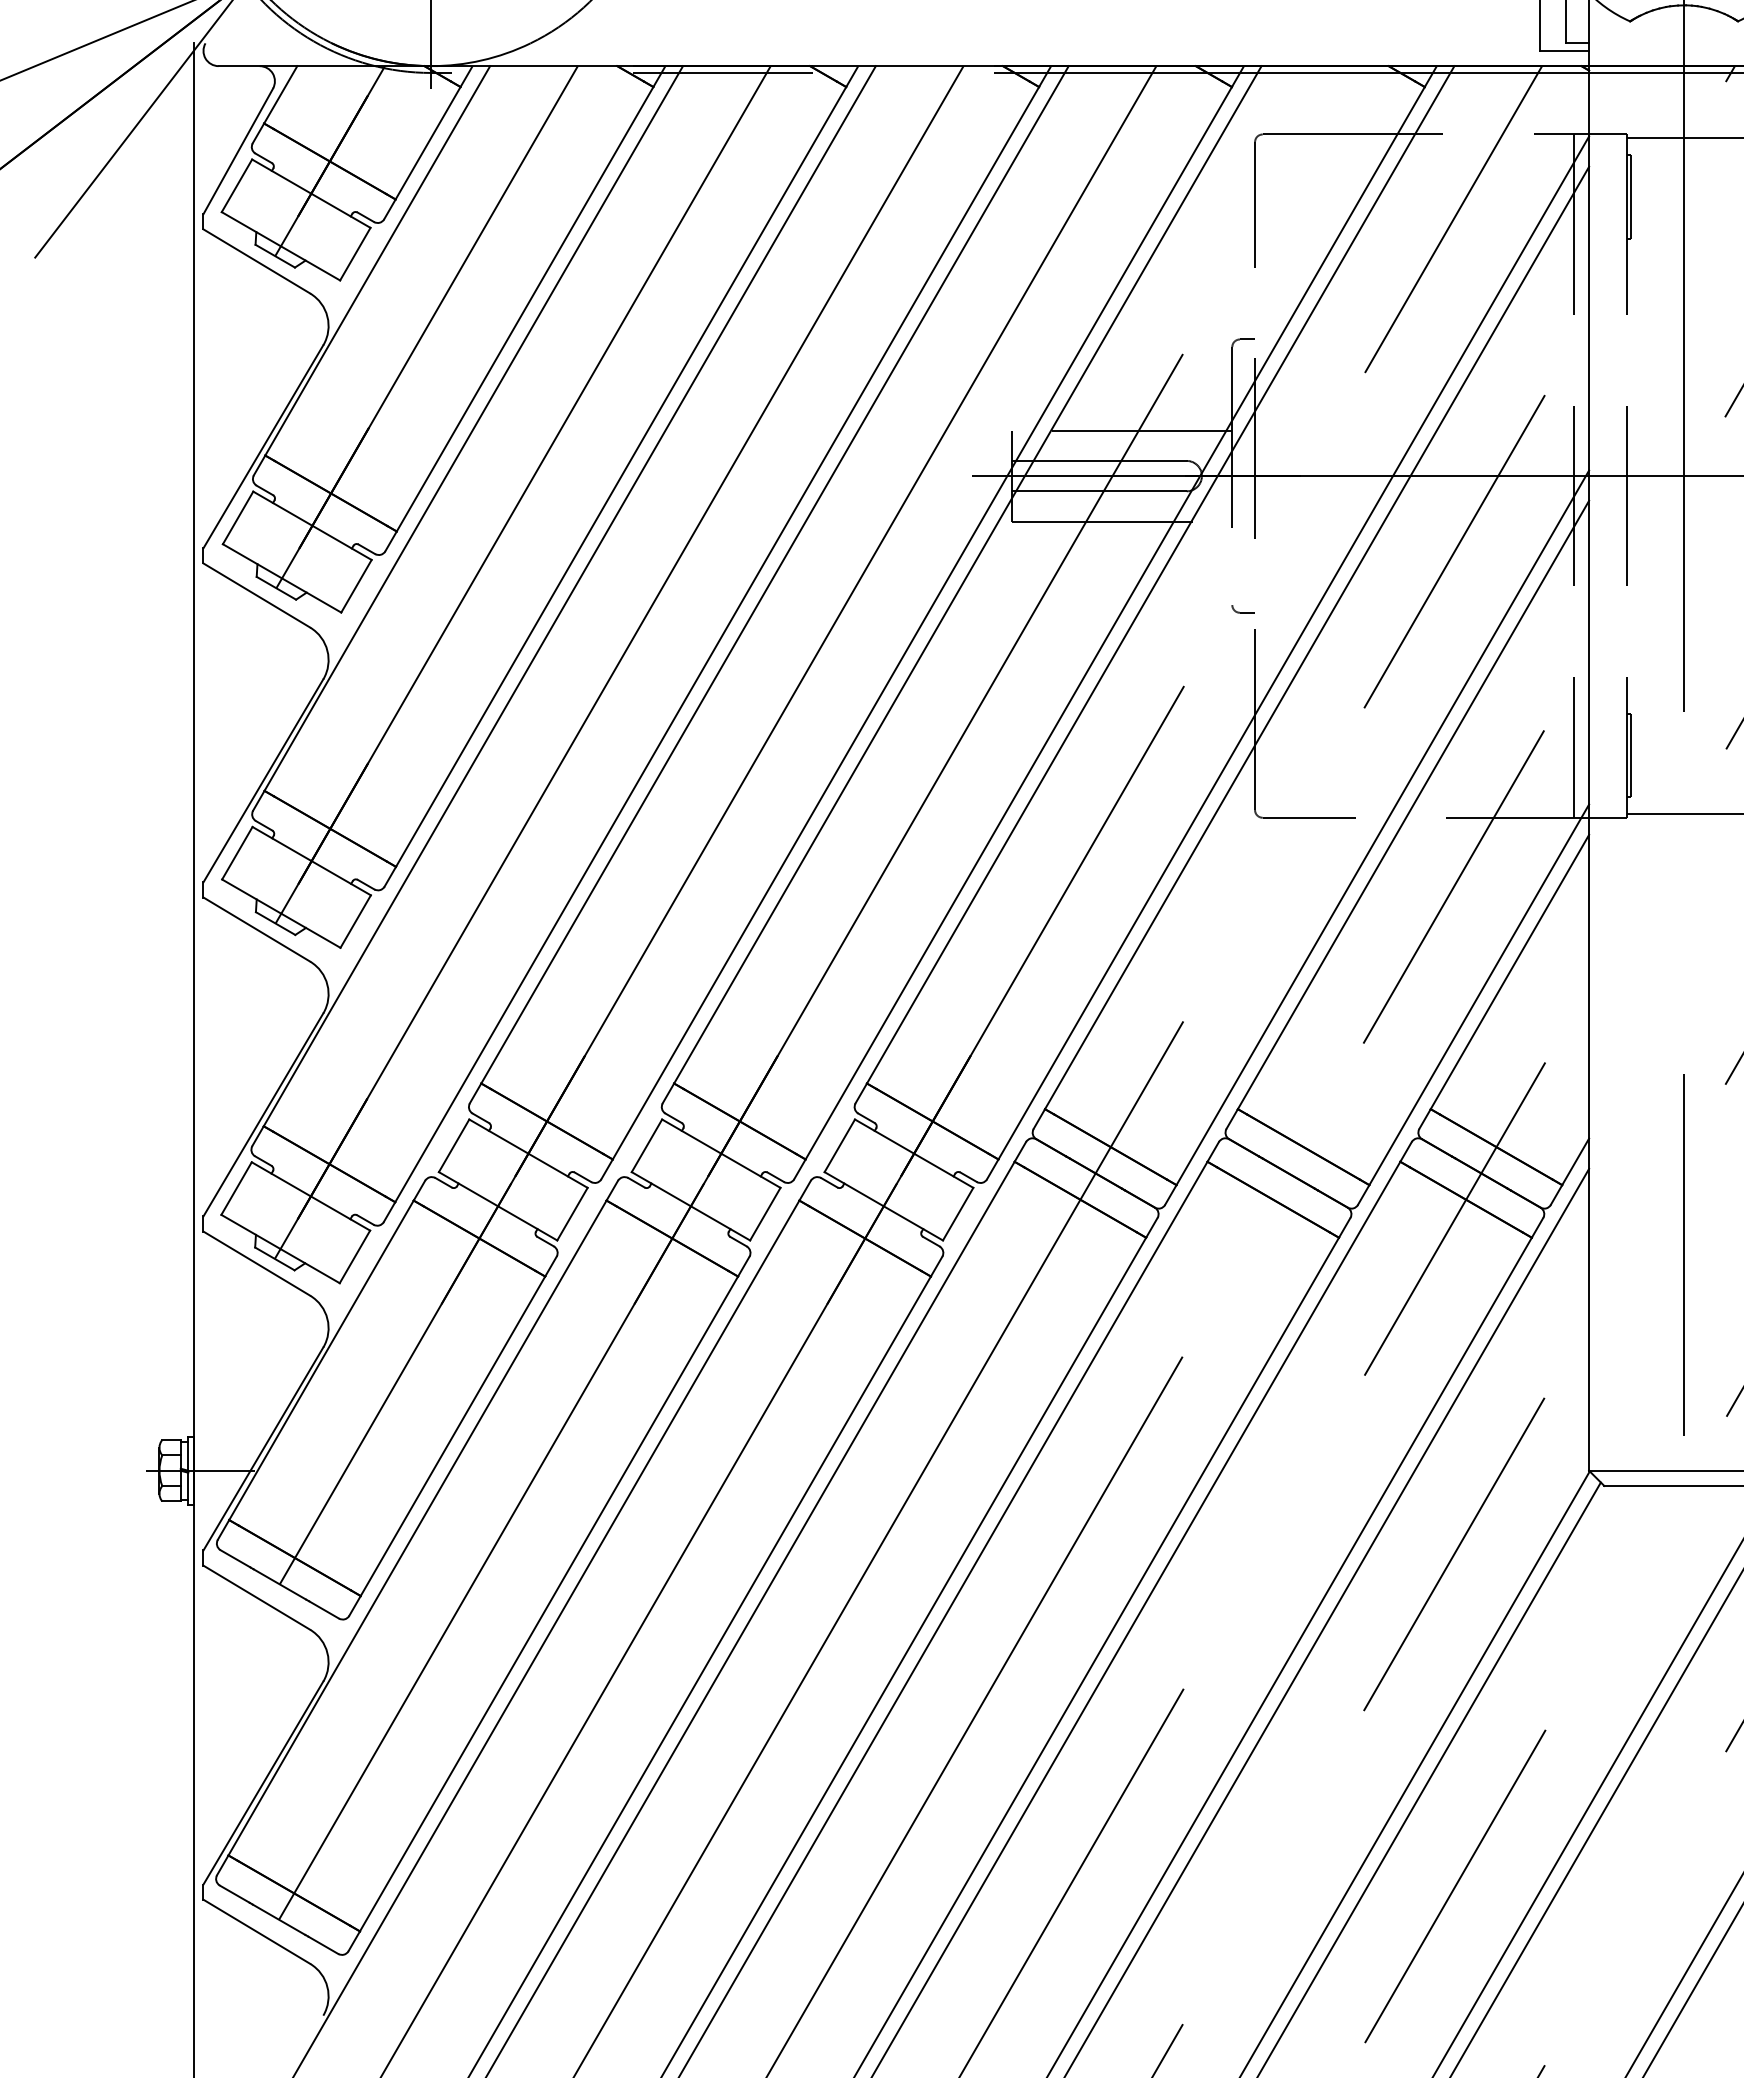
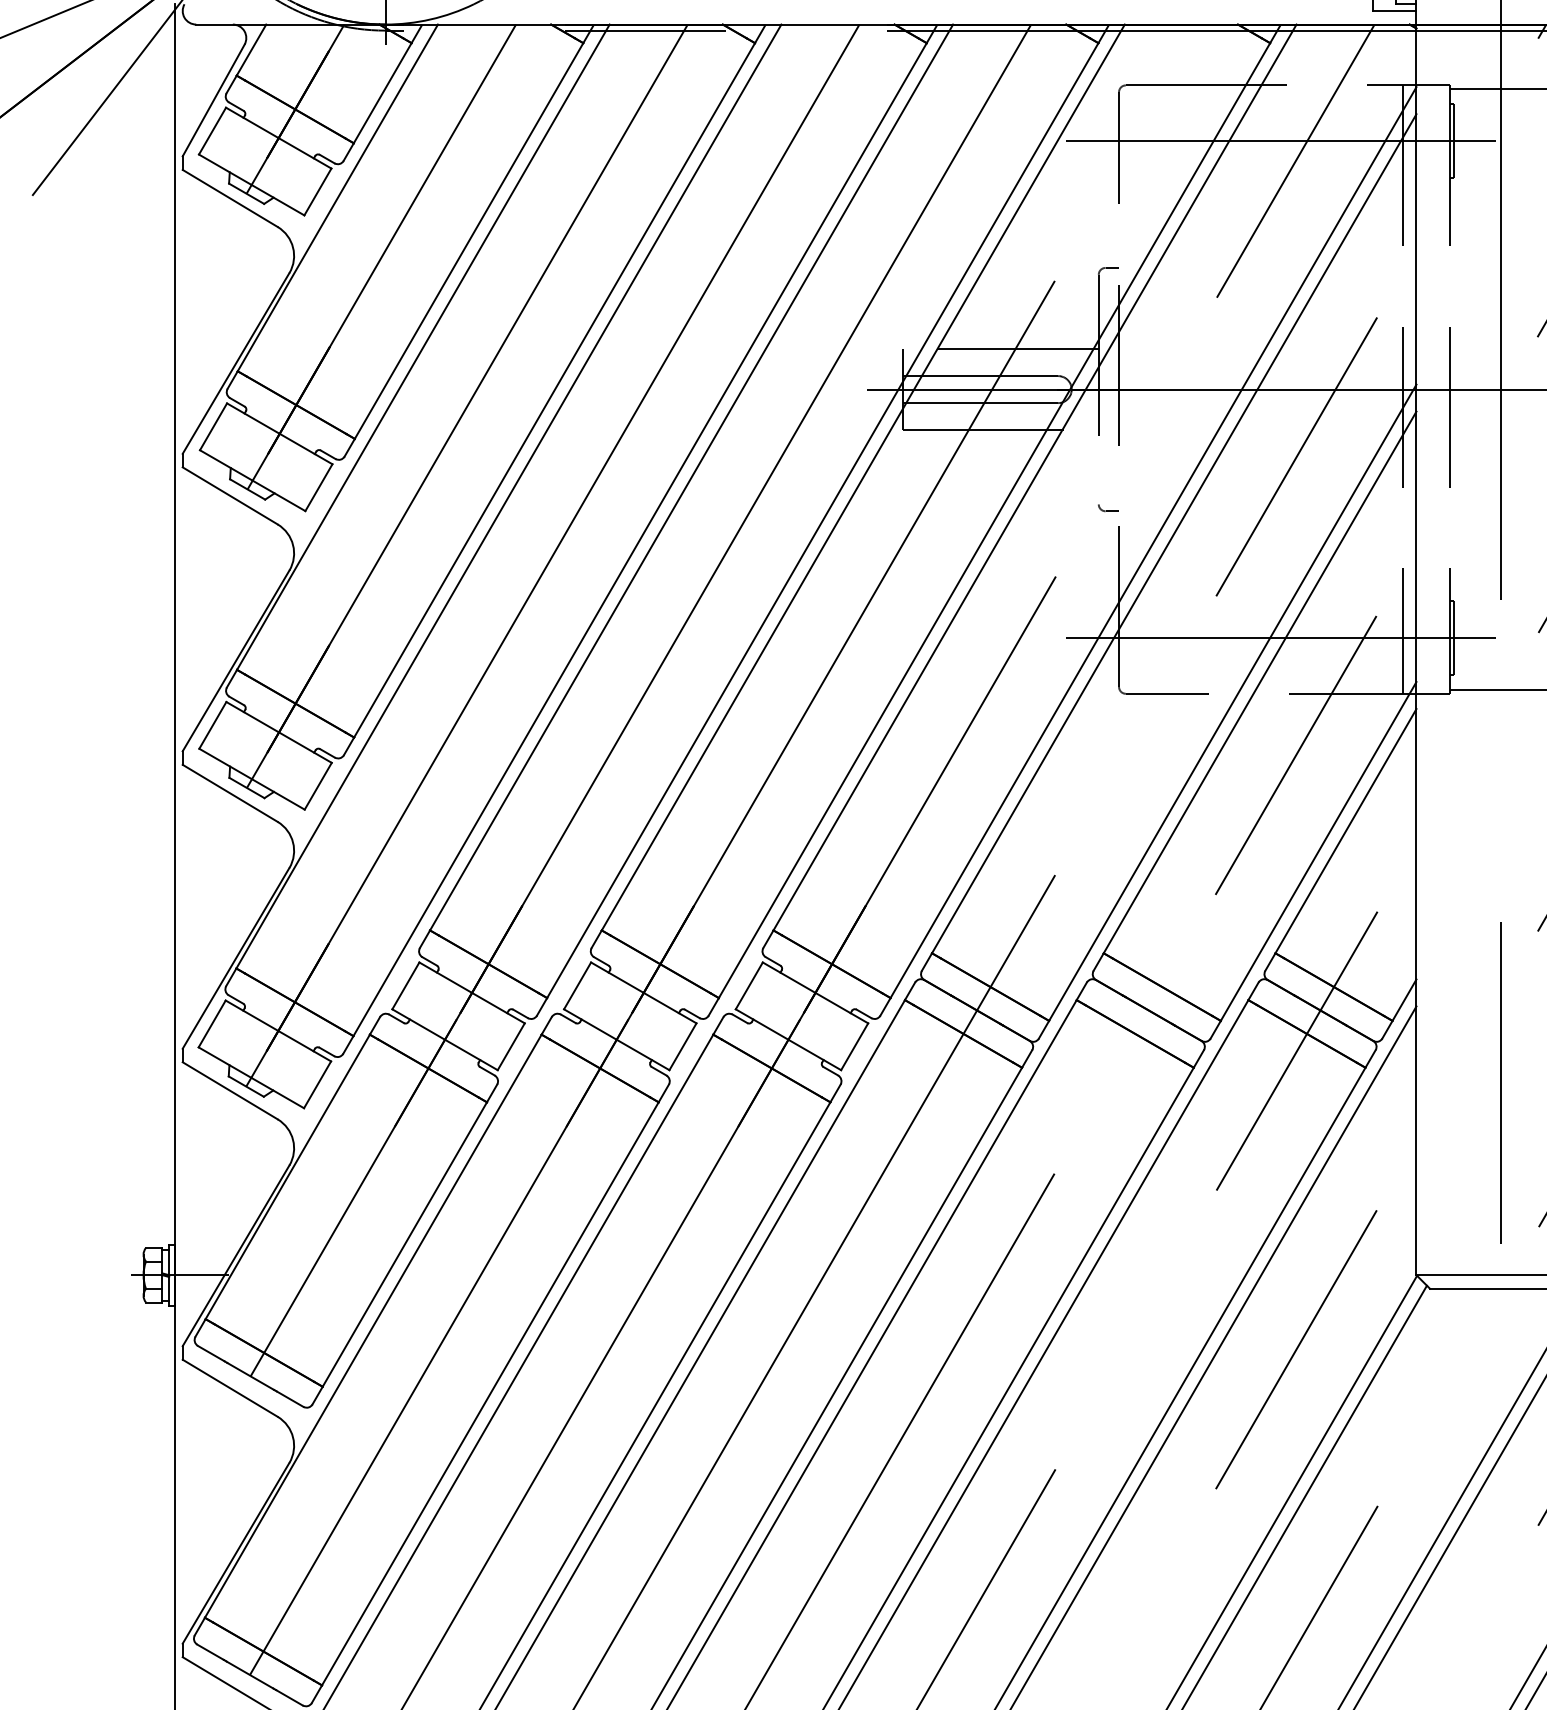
line: (1436, 196) -> (1280, 140), added
line: (1436, 755) -> (1280, 638), added

